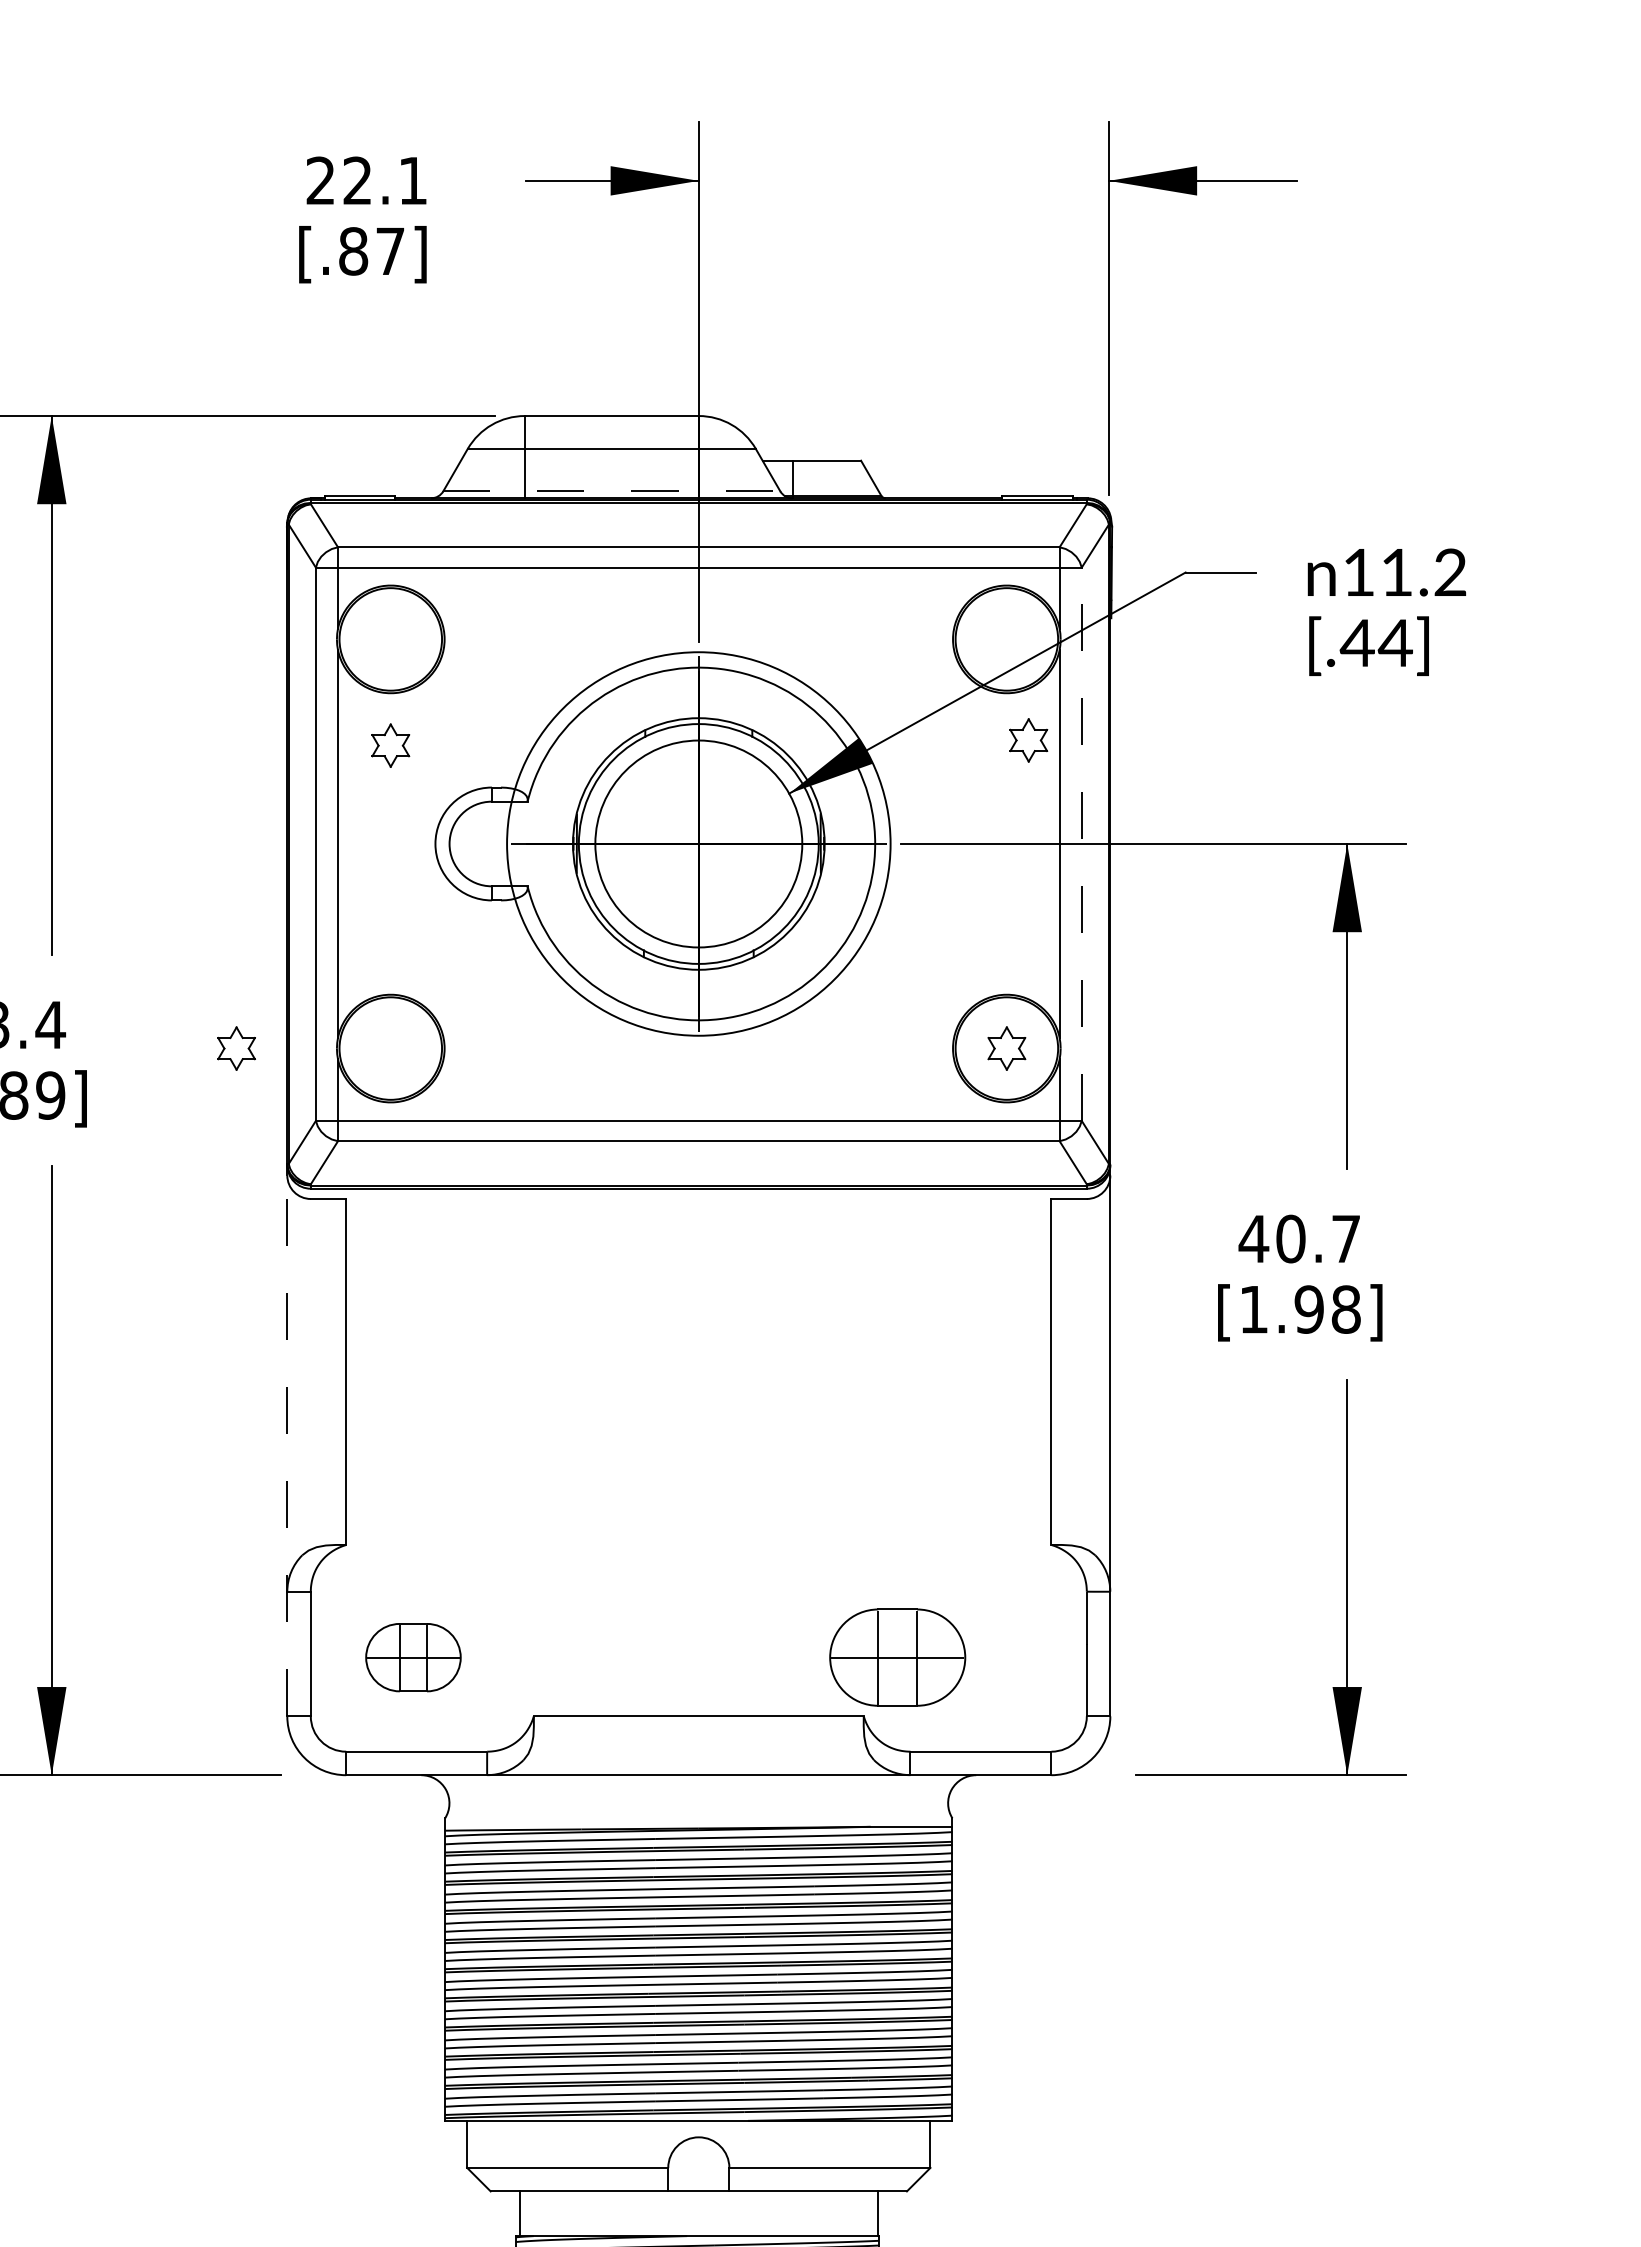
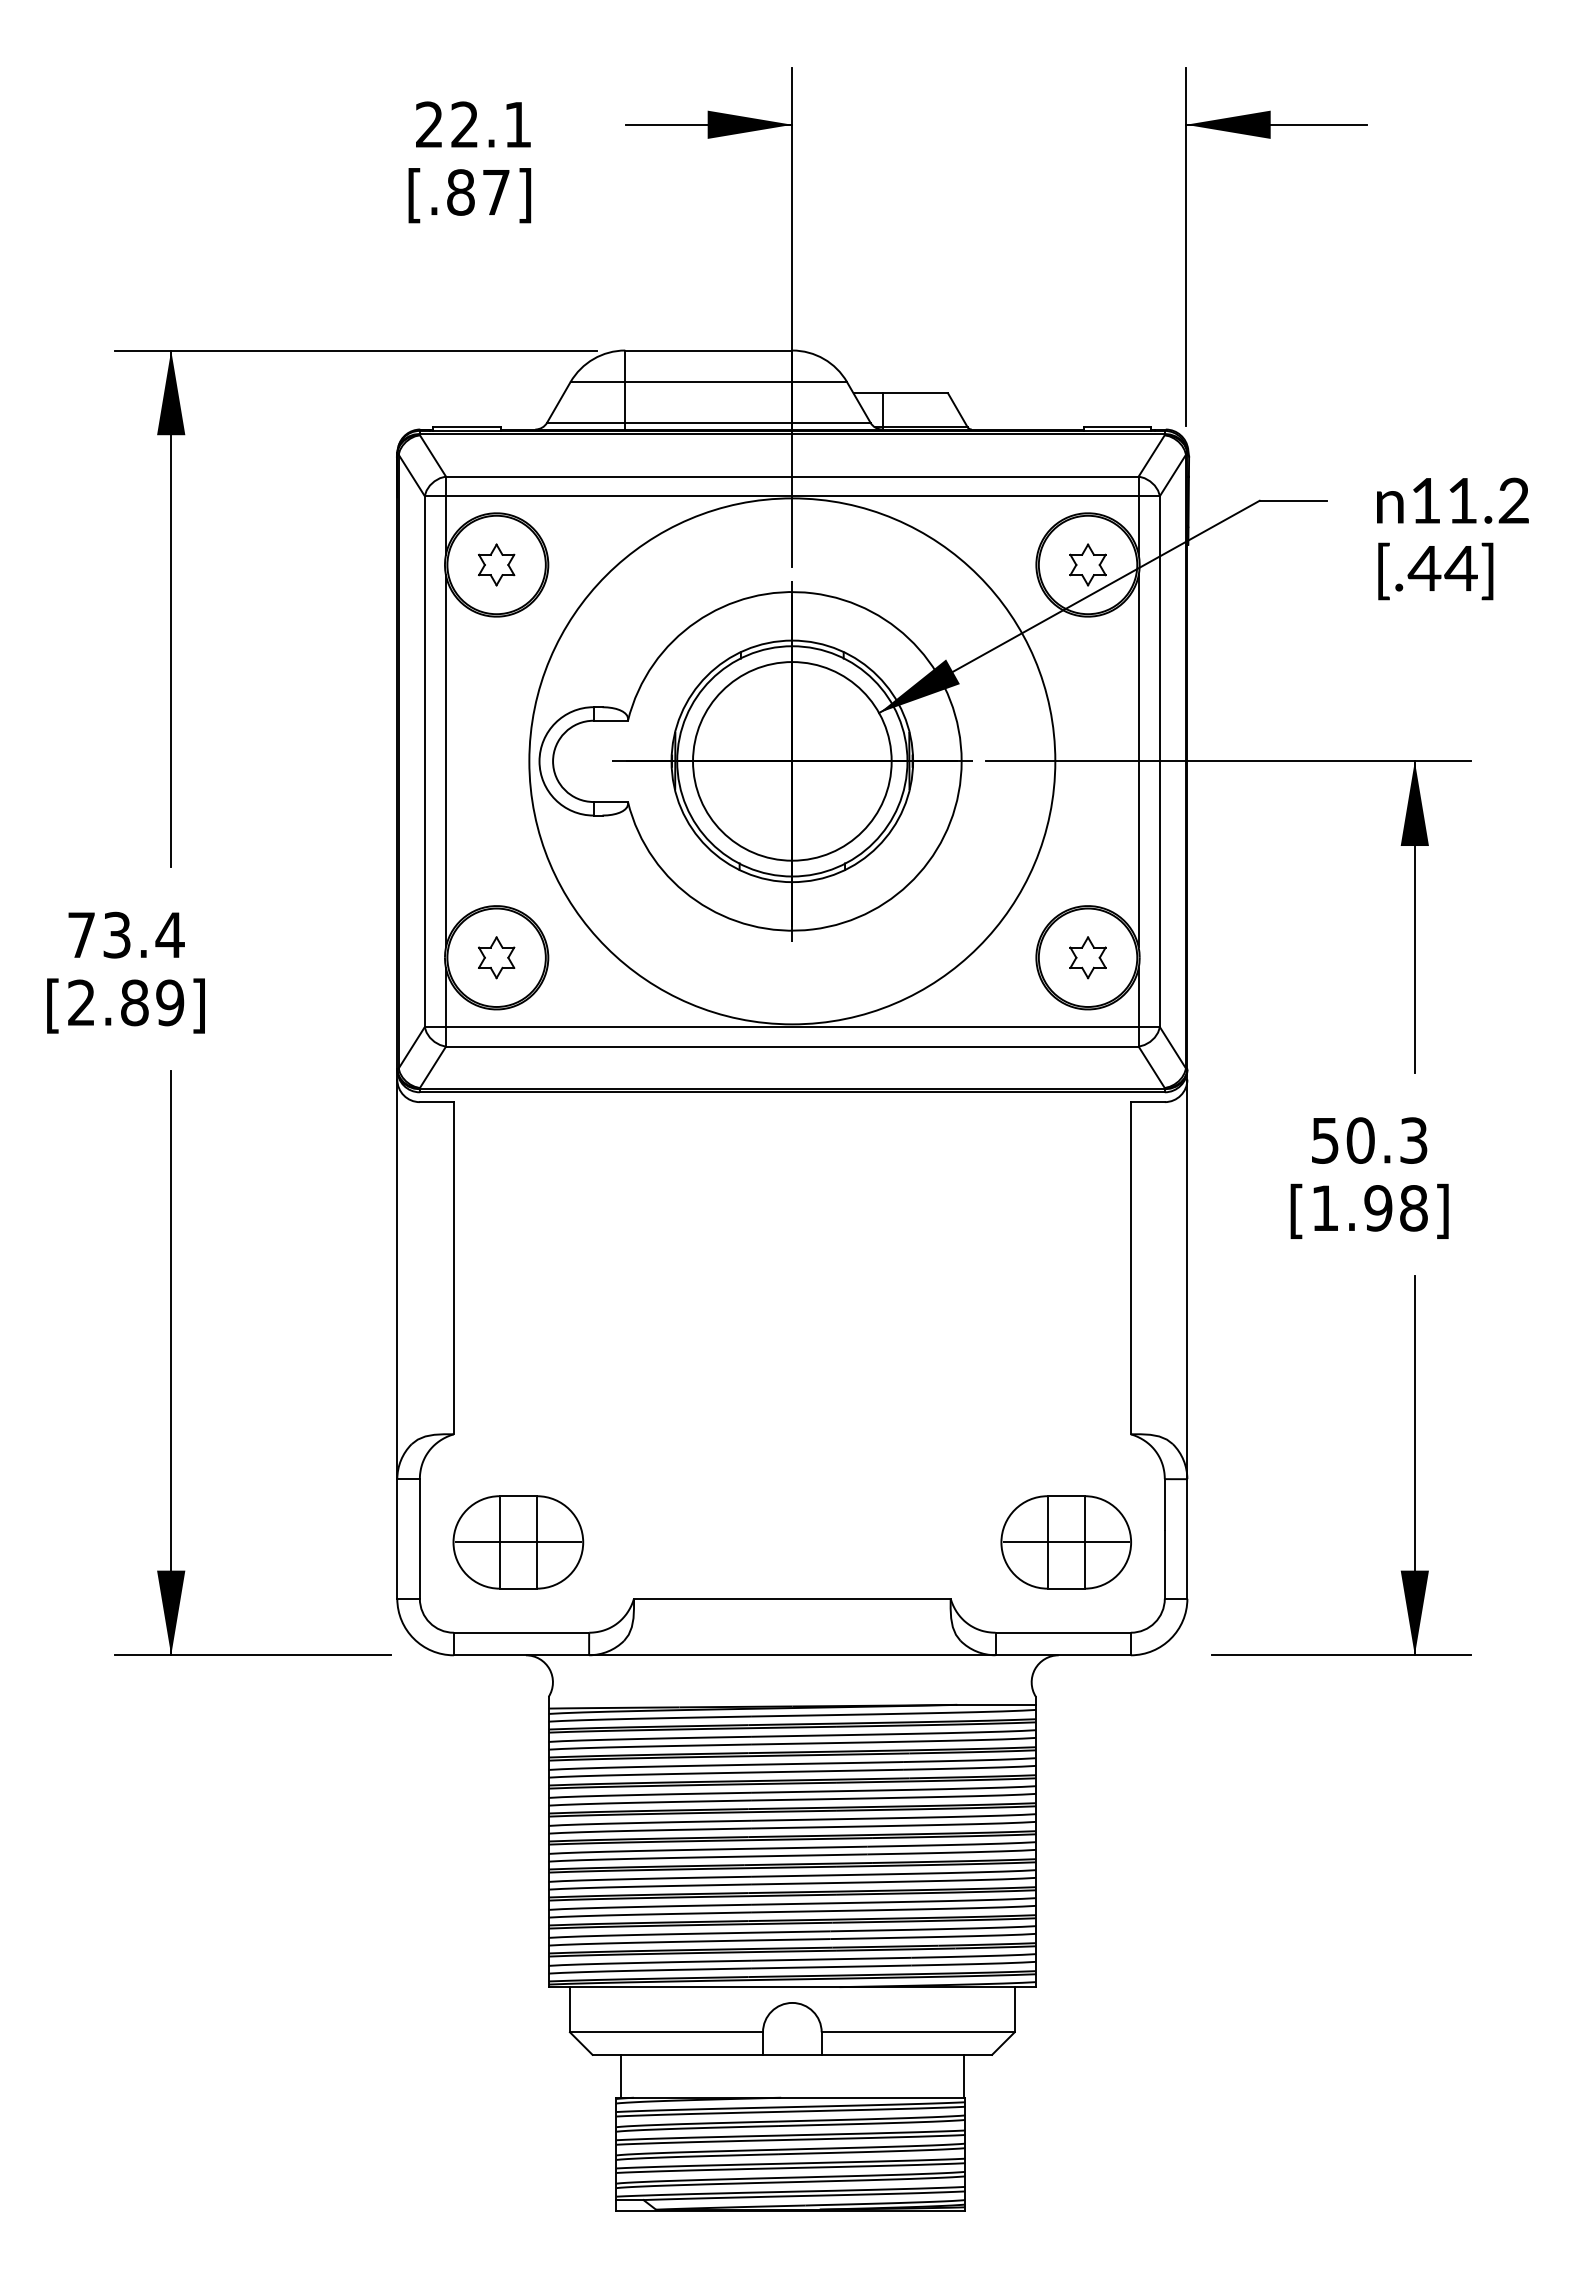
line: (611, 490) -> (708, 422), dashed -> solid
part: (1028, 739) -> (1087, 564), moved
part: (390, 745) -> (496, 564), moved
circle: (698, 844) -> (792, 761), size x1.43
line: (1081, 844) -> (1159, 761), dashed -> solid
part: (236, 1048) -> (496, 957), moved
text: (1299, 1238) -> (1368, 1140), 40.7 -> 50.3
line: (287, 1446) -> (397, 1339), dashed -> solid
part: (413, 1657) -> (518, 1542), size x1.43
part: (896, 1657) -> (1065, 1542), moved

